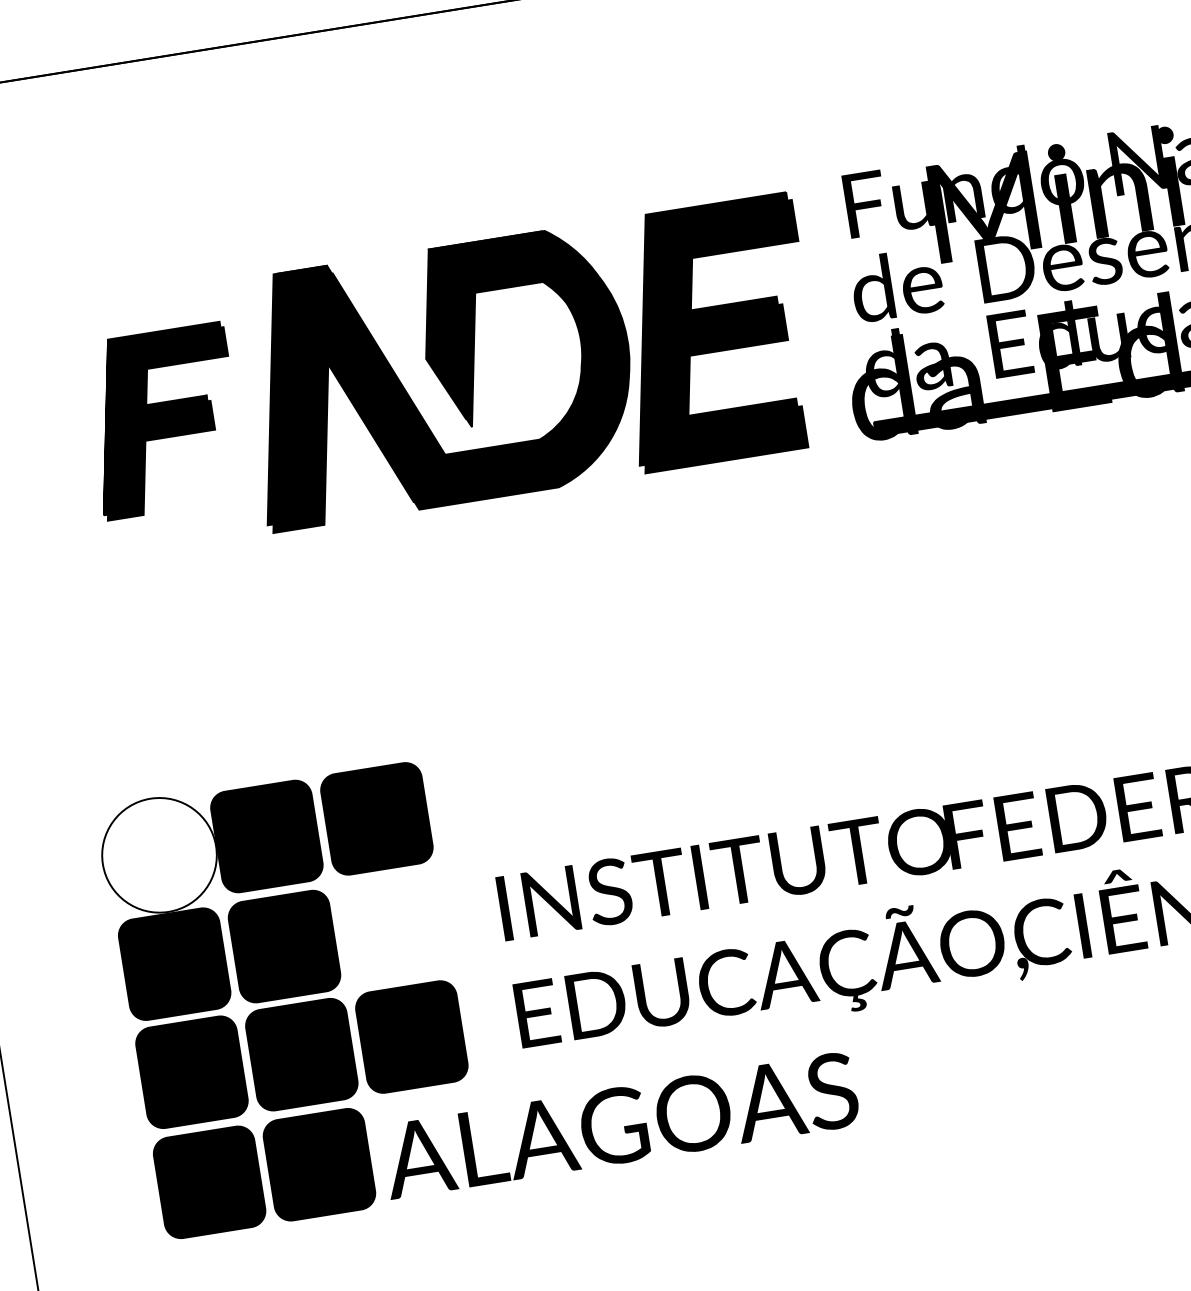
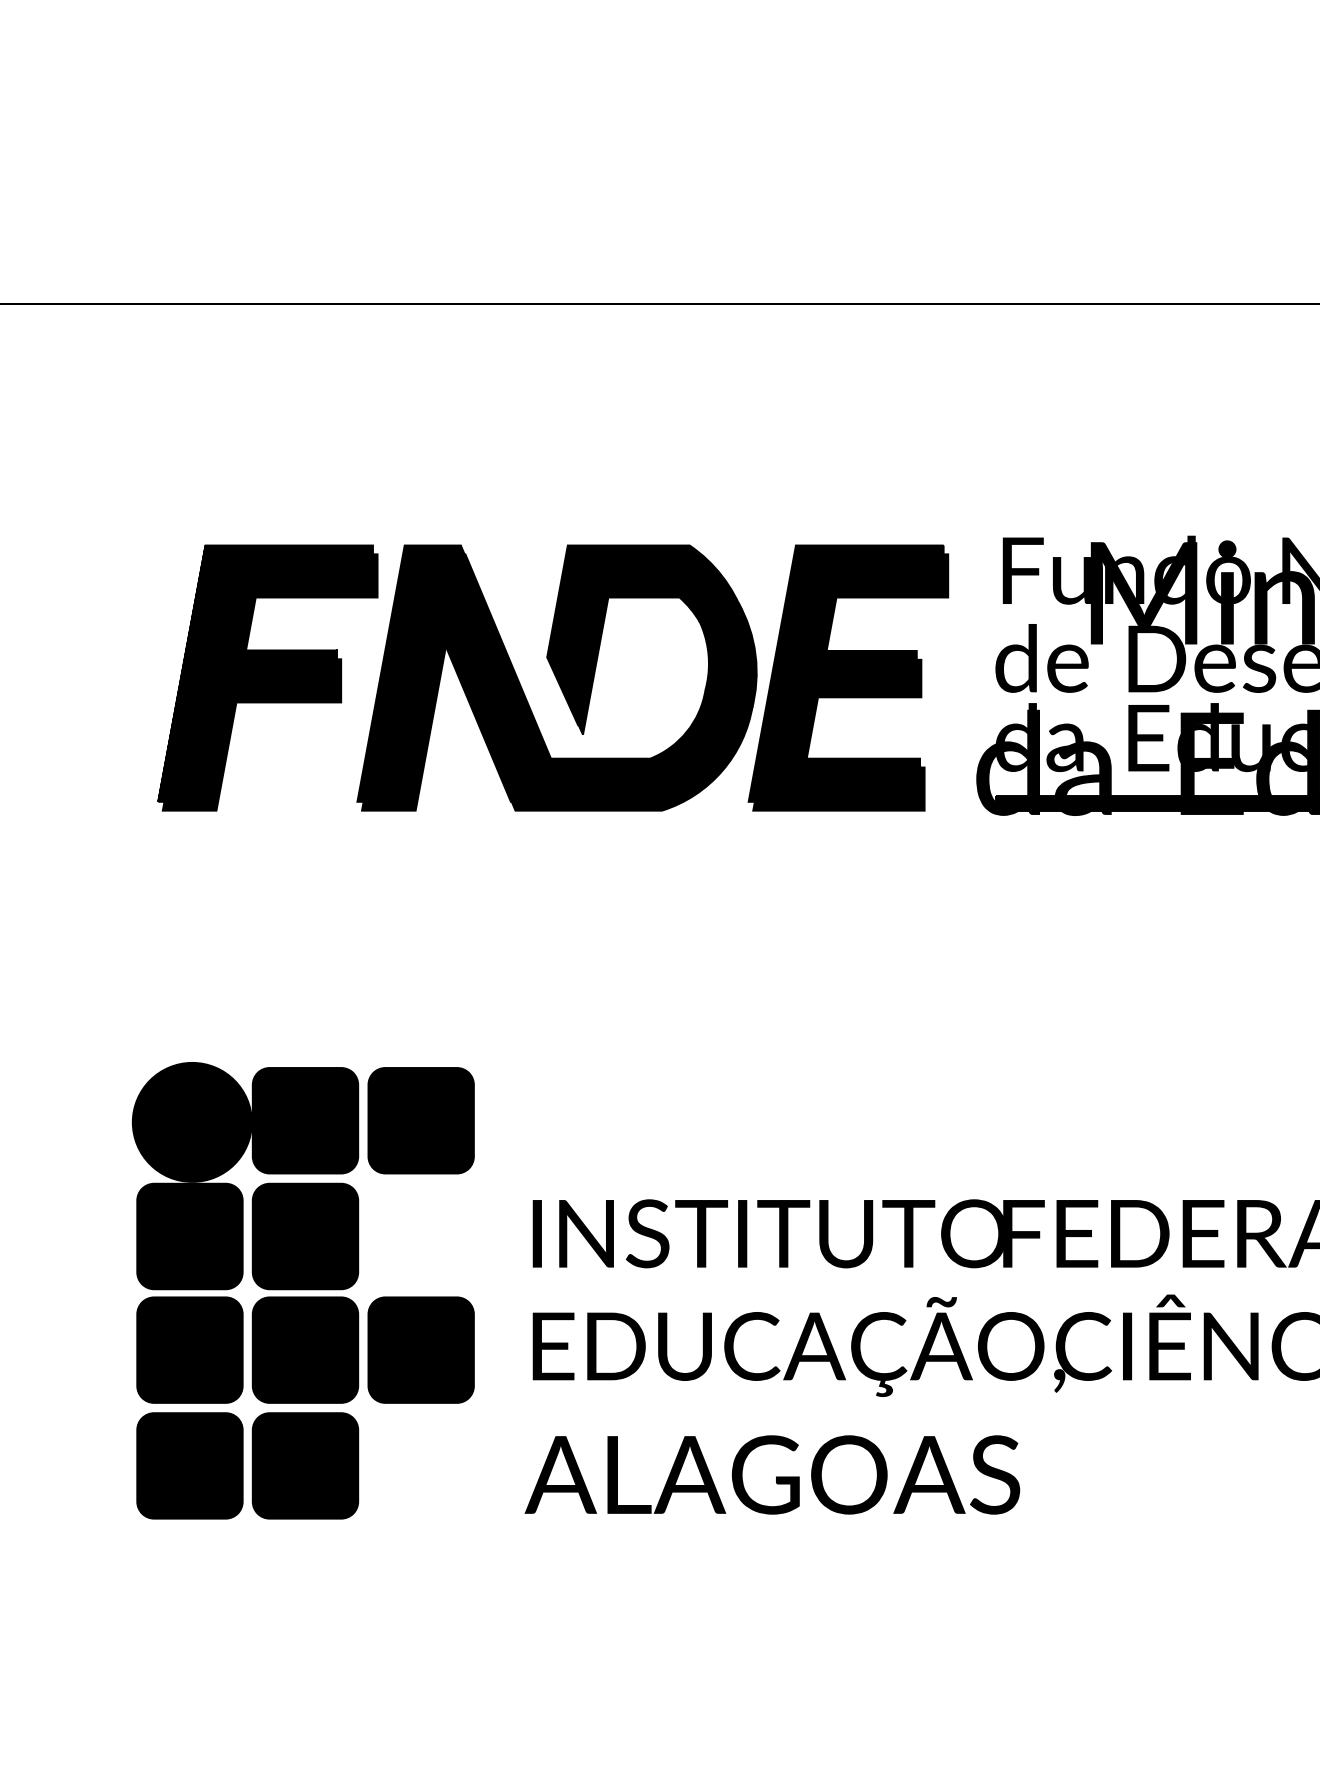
part: (163, 420) -> (267, 677), size x1.43
fill: (158, 854) -> (191, 1121), added
text: (620, 1124) -> (772, 1474), moved

